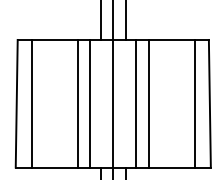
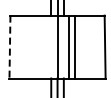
line: (32, 102) -> (17, 46), removed
line: (76, 102) -> (39, 46), removed
line: (90, 102) -> (46, 46), removed
line: (194, 102) -> (97, 46), removed
line: (15, 104) -> (9, 47), solid -> dashed

